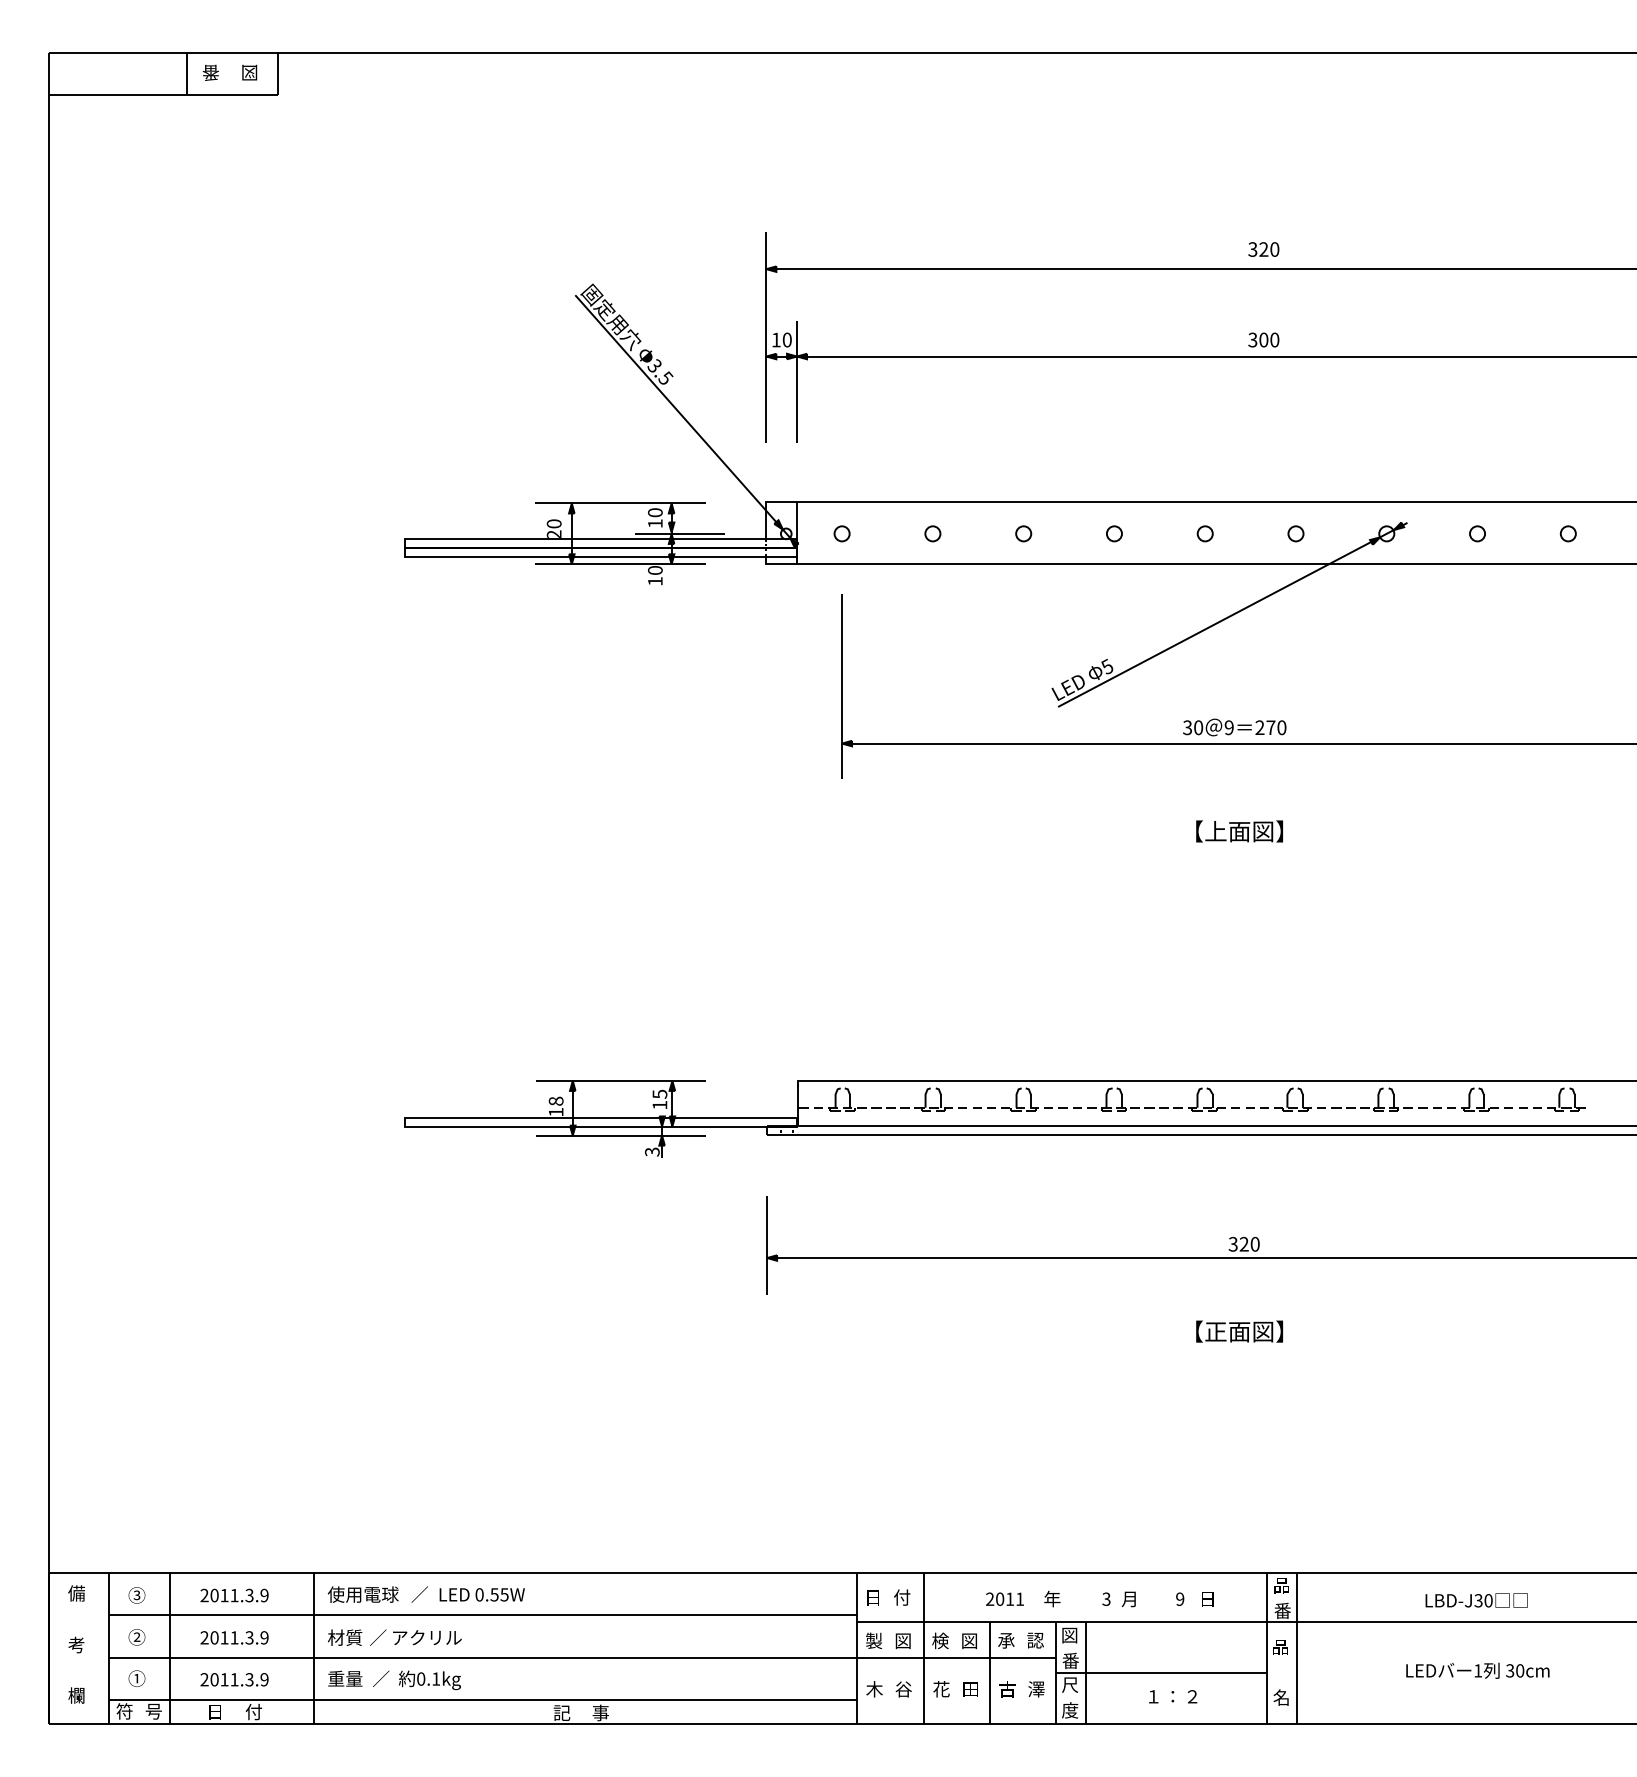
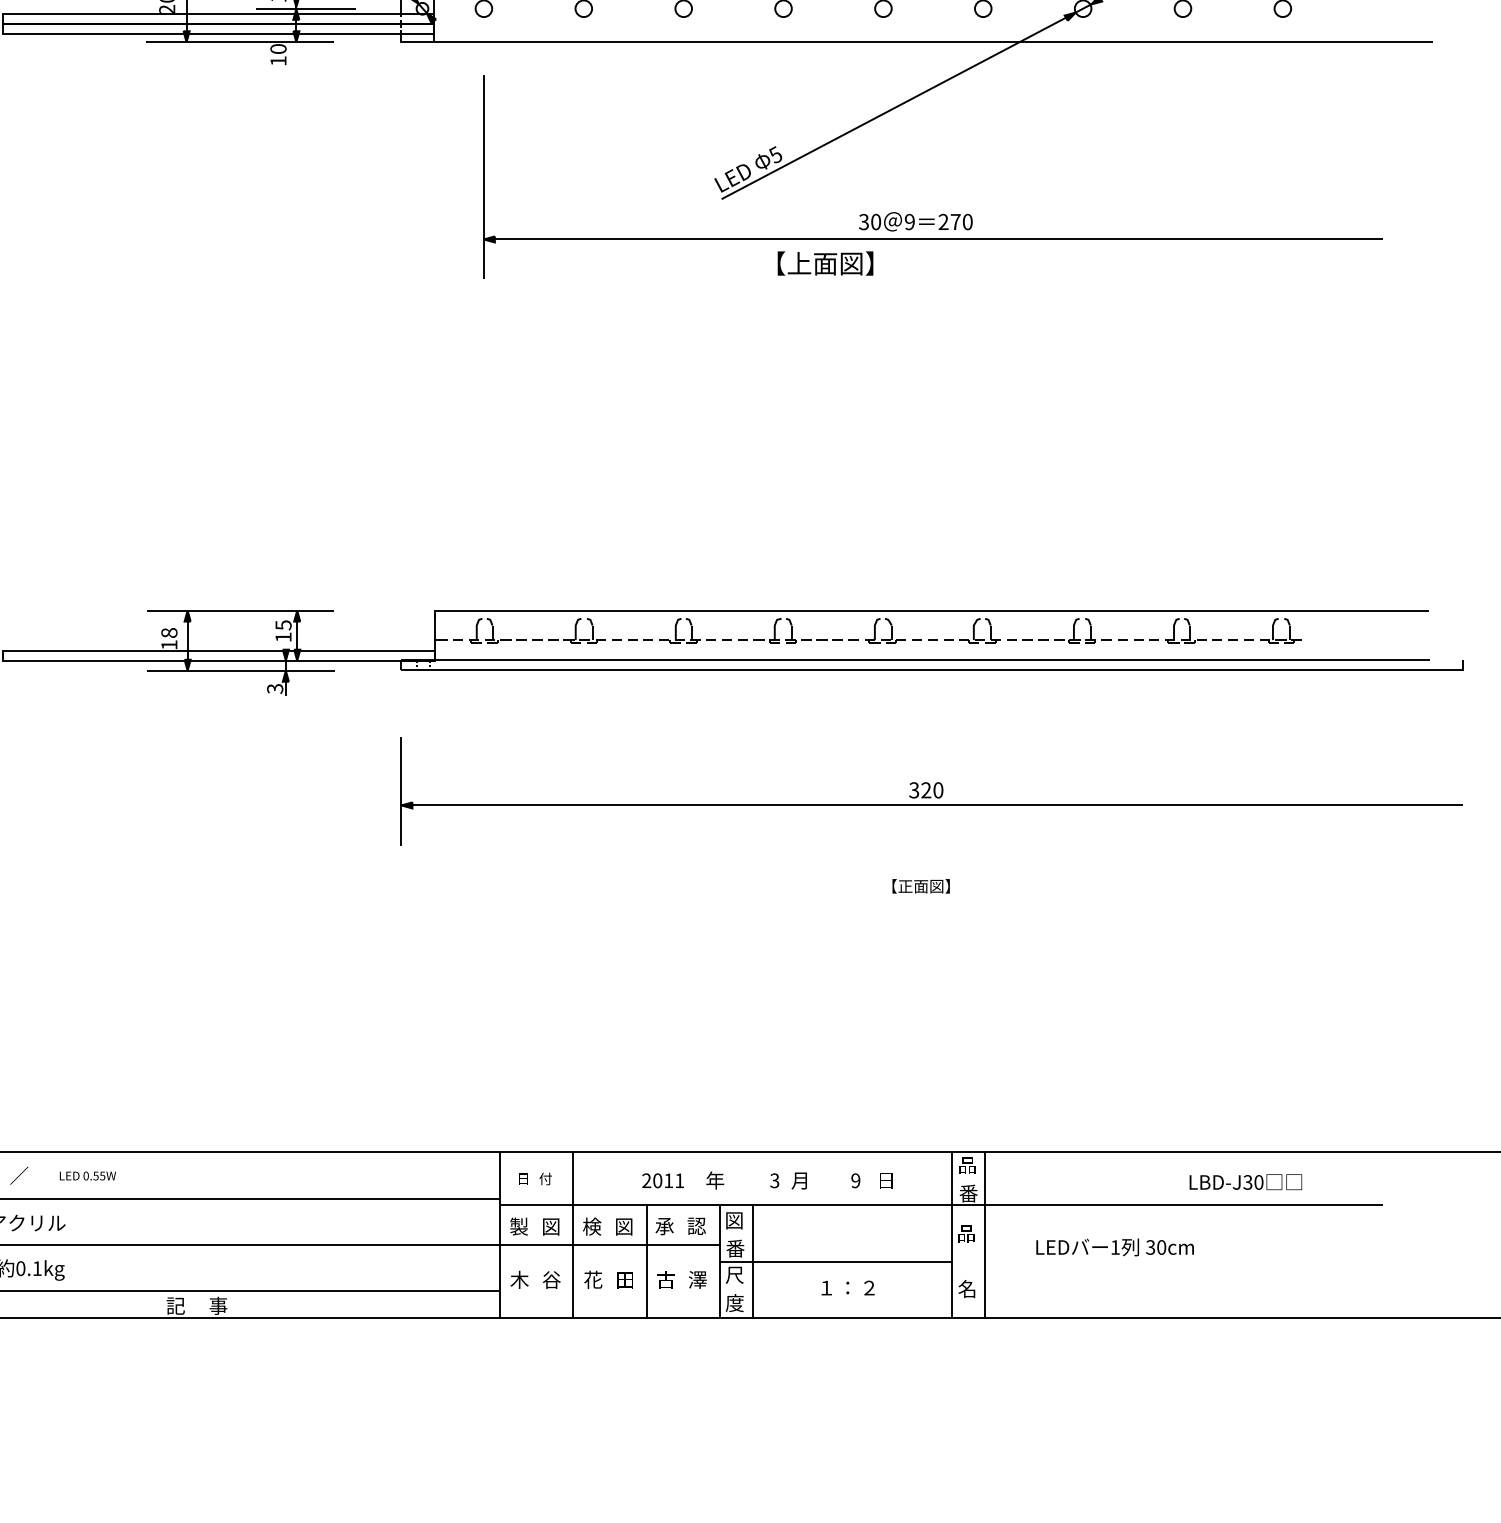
part: (1239, 831) -> (825, 263), moved
part: (1239, 1331) -> (921, 886), size x0.6
part: (481, 1594) -> (87, 1175), size x0.6
part: (888, 1597) -> (534, 1178), size x0.7
part: (1476, 1600) -> (1245, 1182), moved
part: (1477, 1670) -> (1114, 1247), moved

